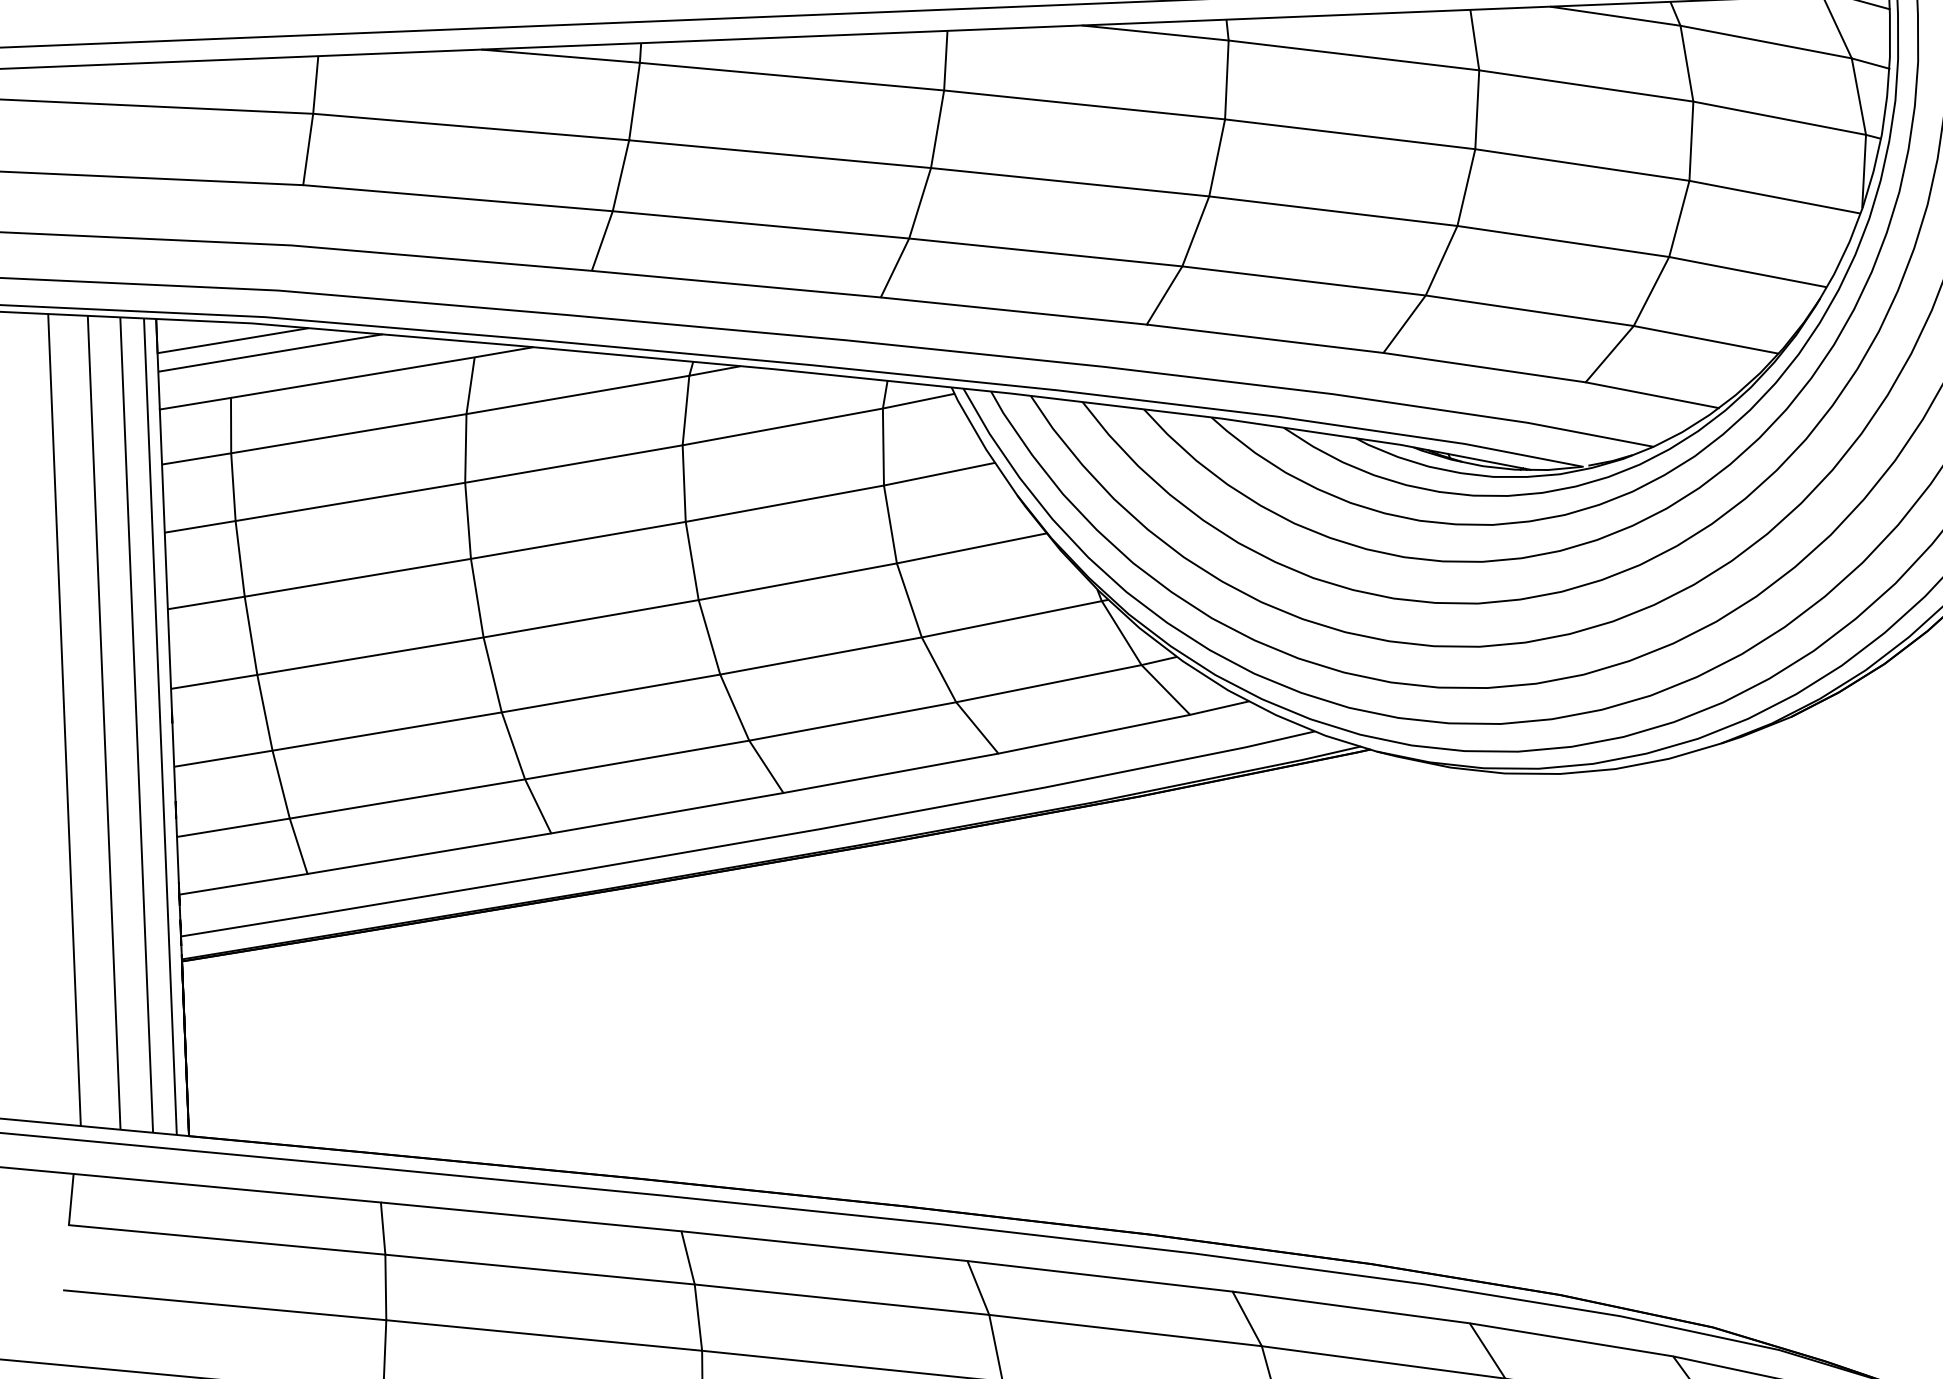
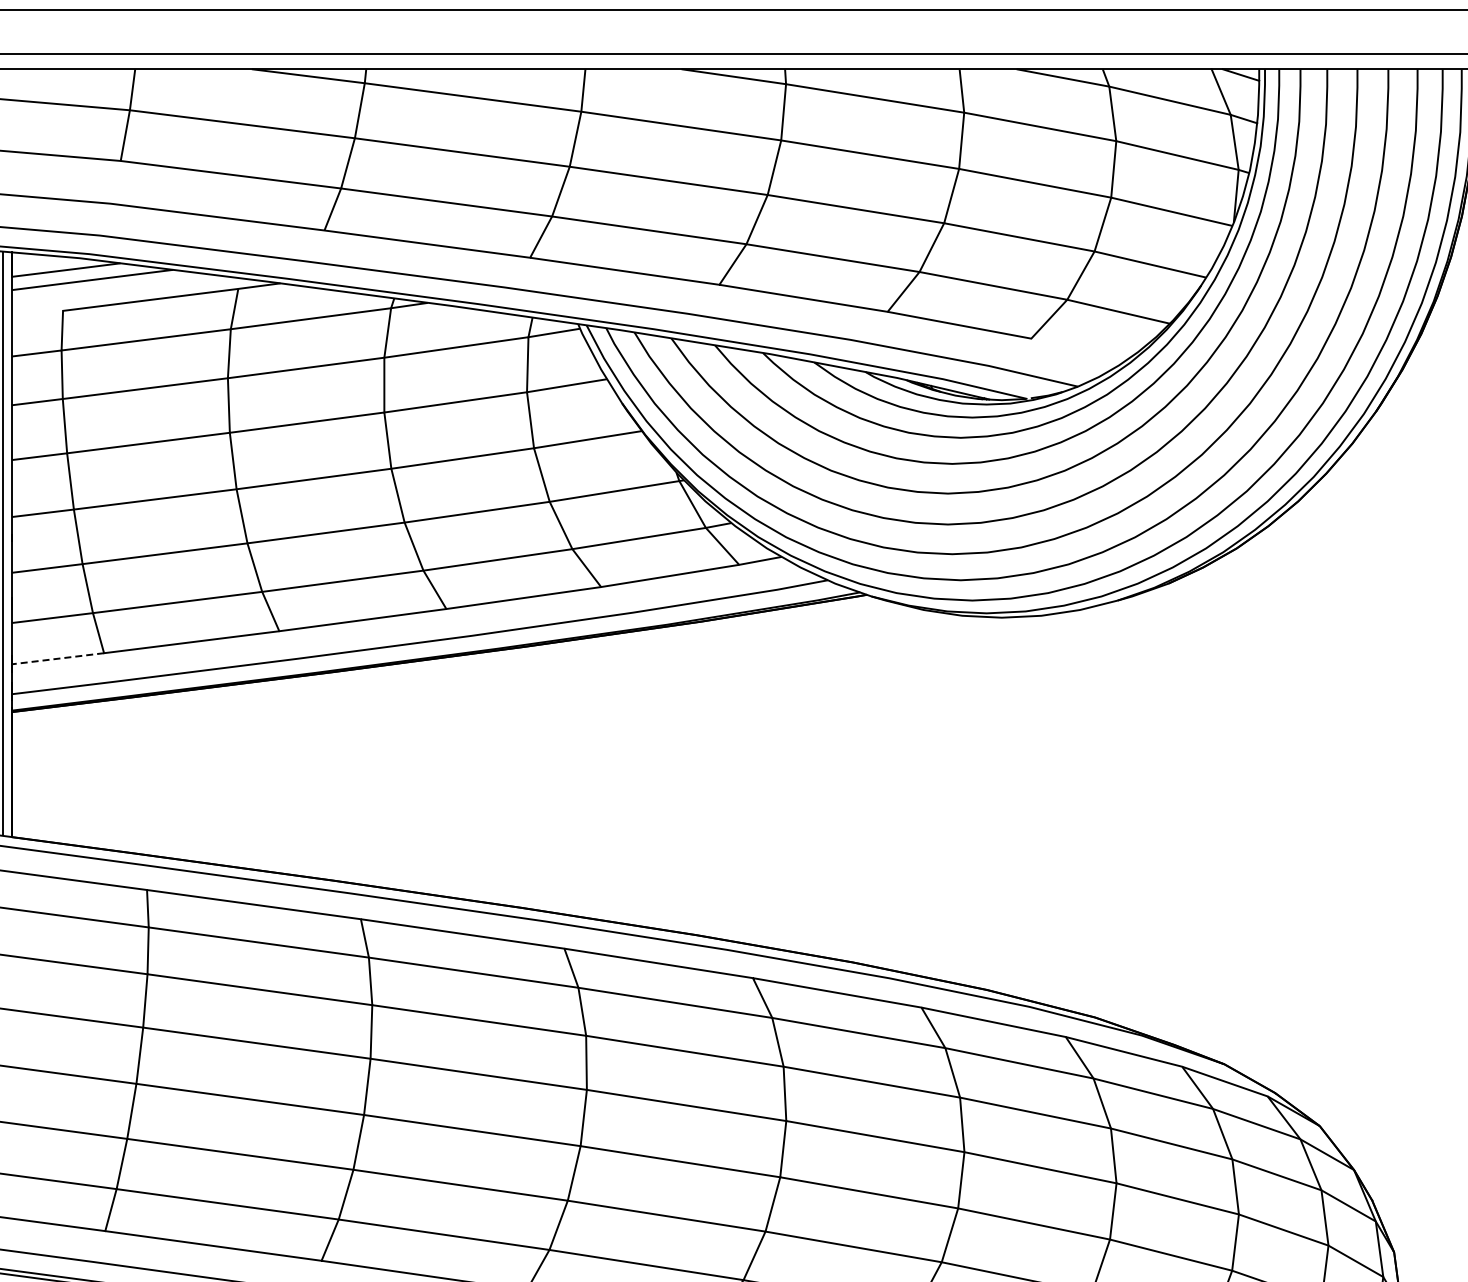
line: (1652, 394) -> (1078, 349), removed
line: (195, 402) -> (37, 313), removed
line: (242, 883) -> (57, 658), solid -> dashed

